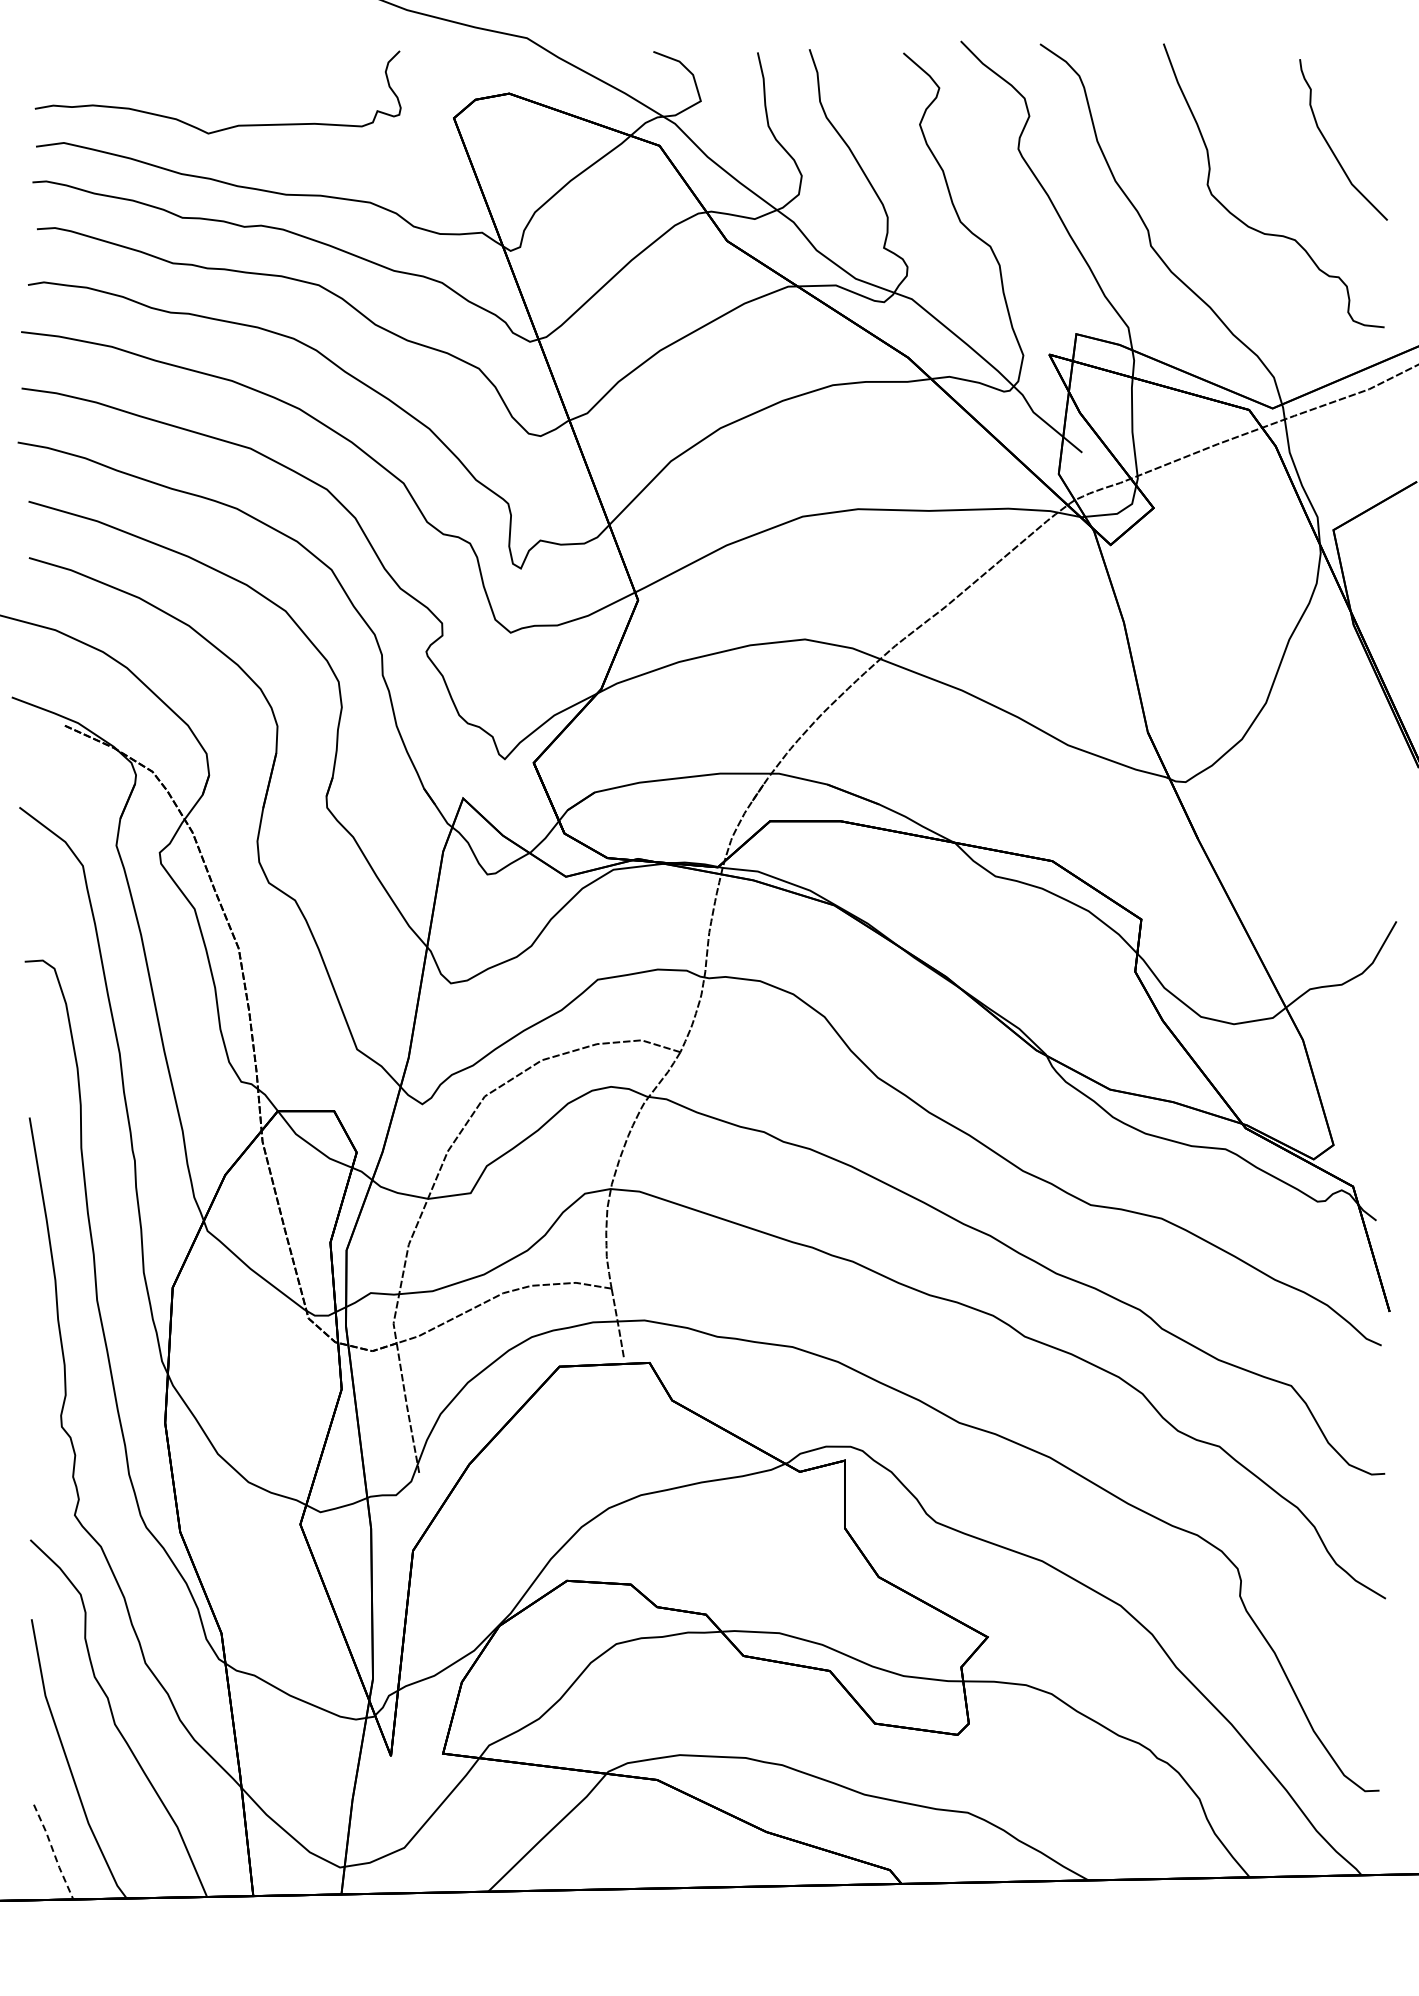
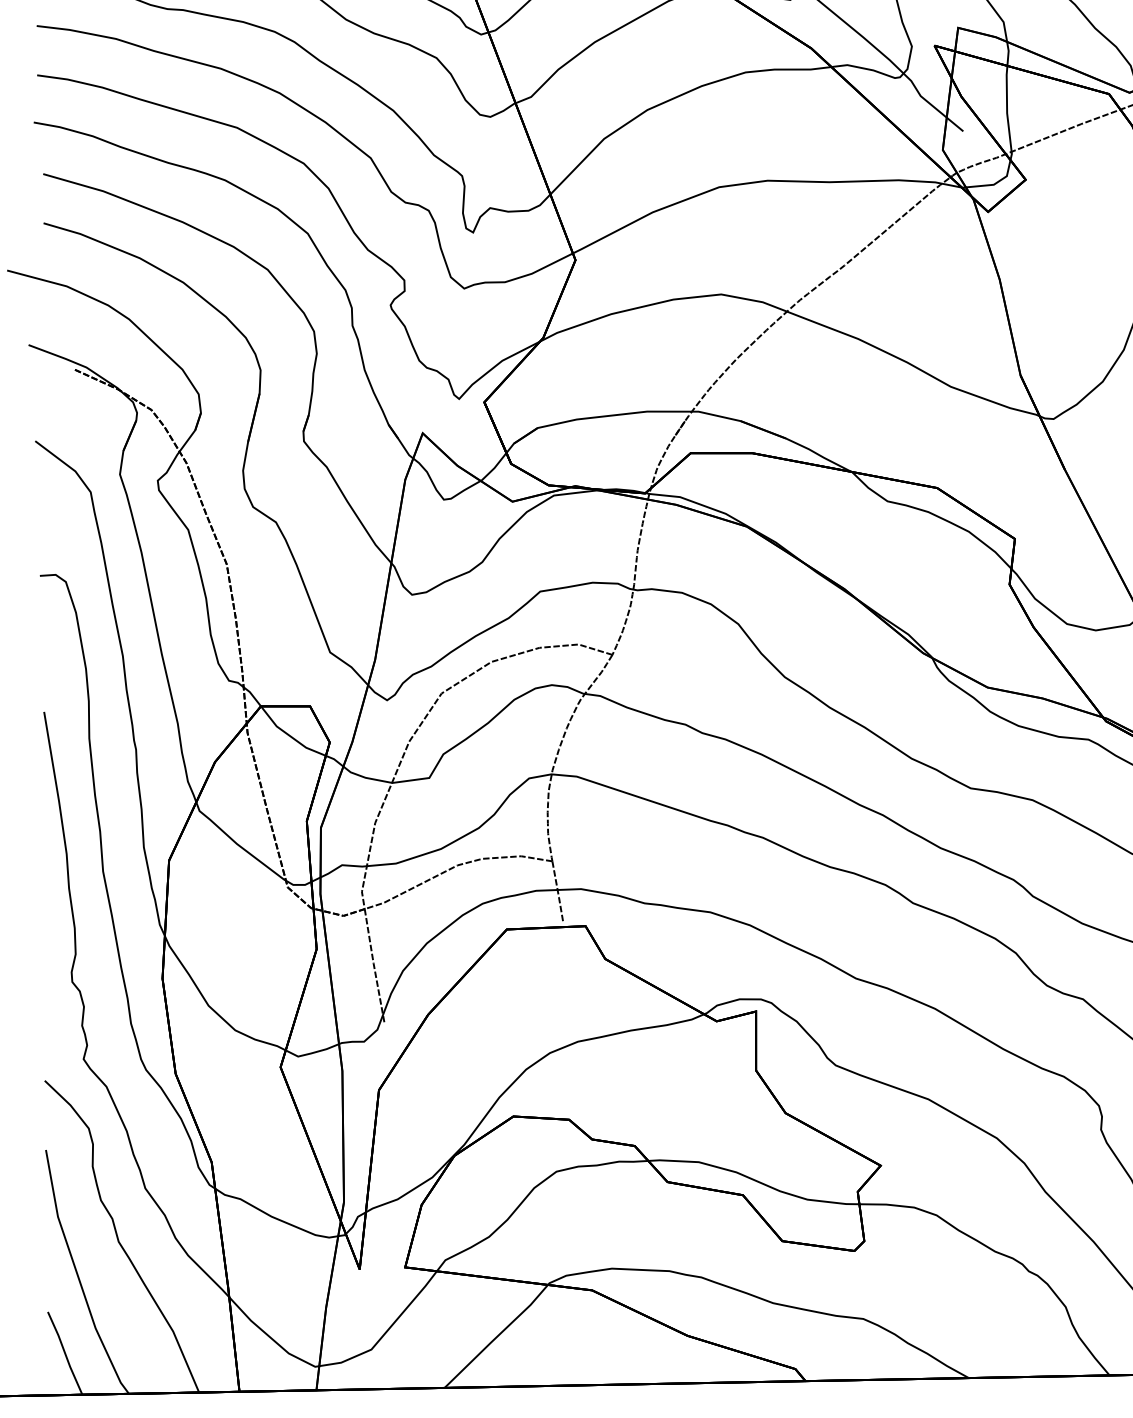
line: (53, 1851) -> (65, 1352), dashed -> solid

